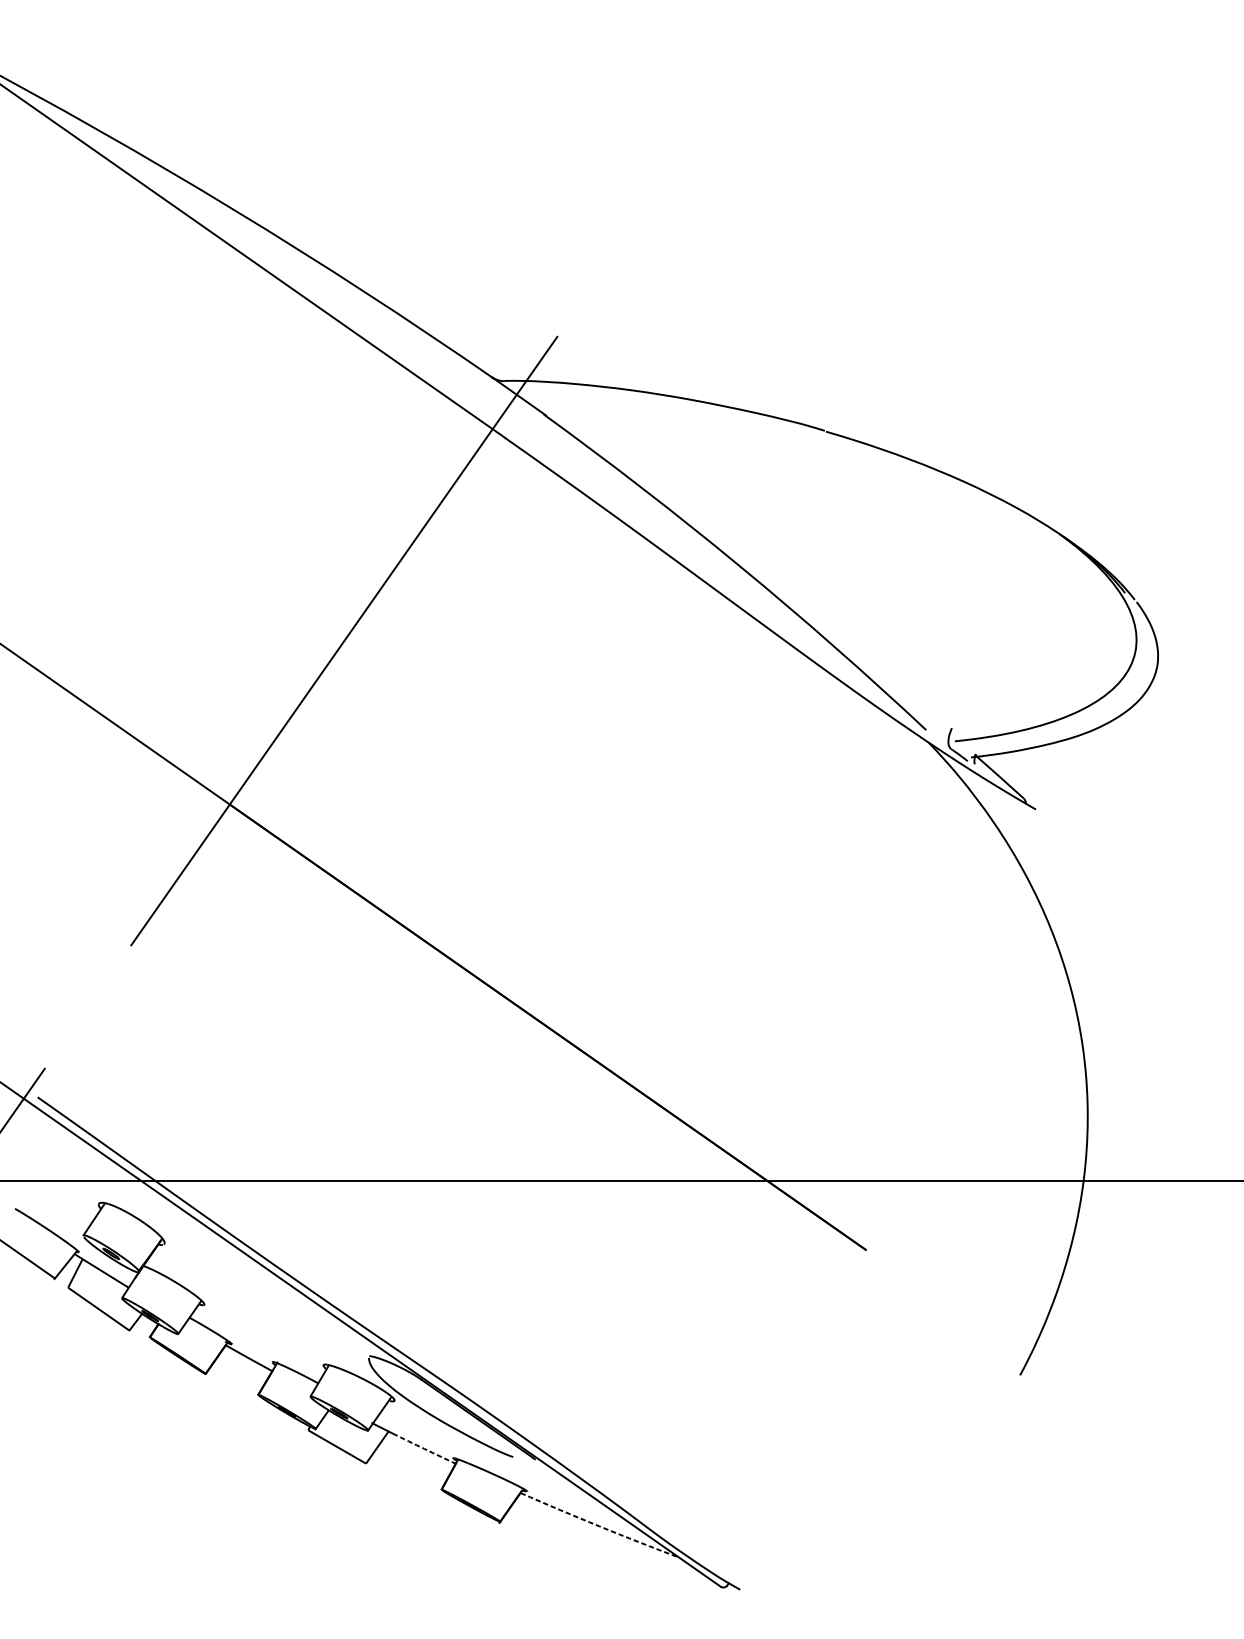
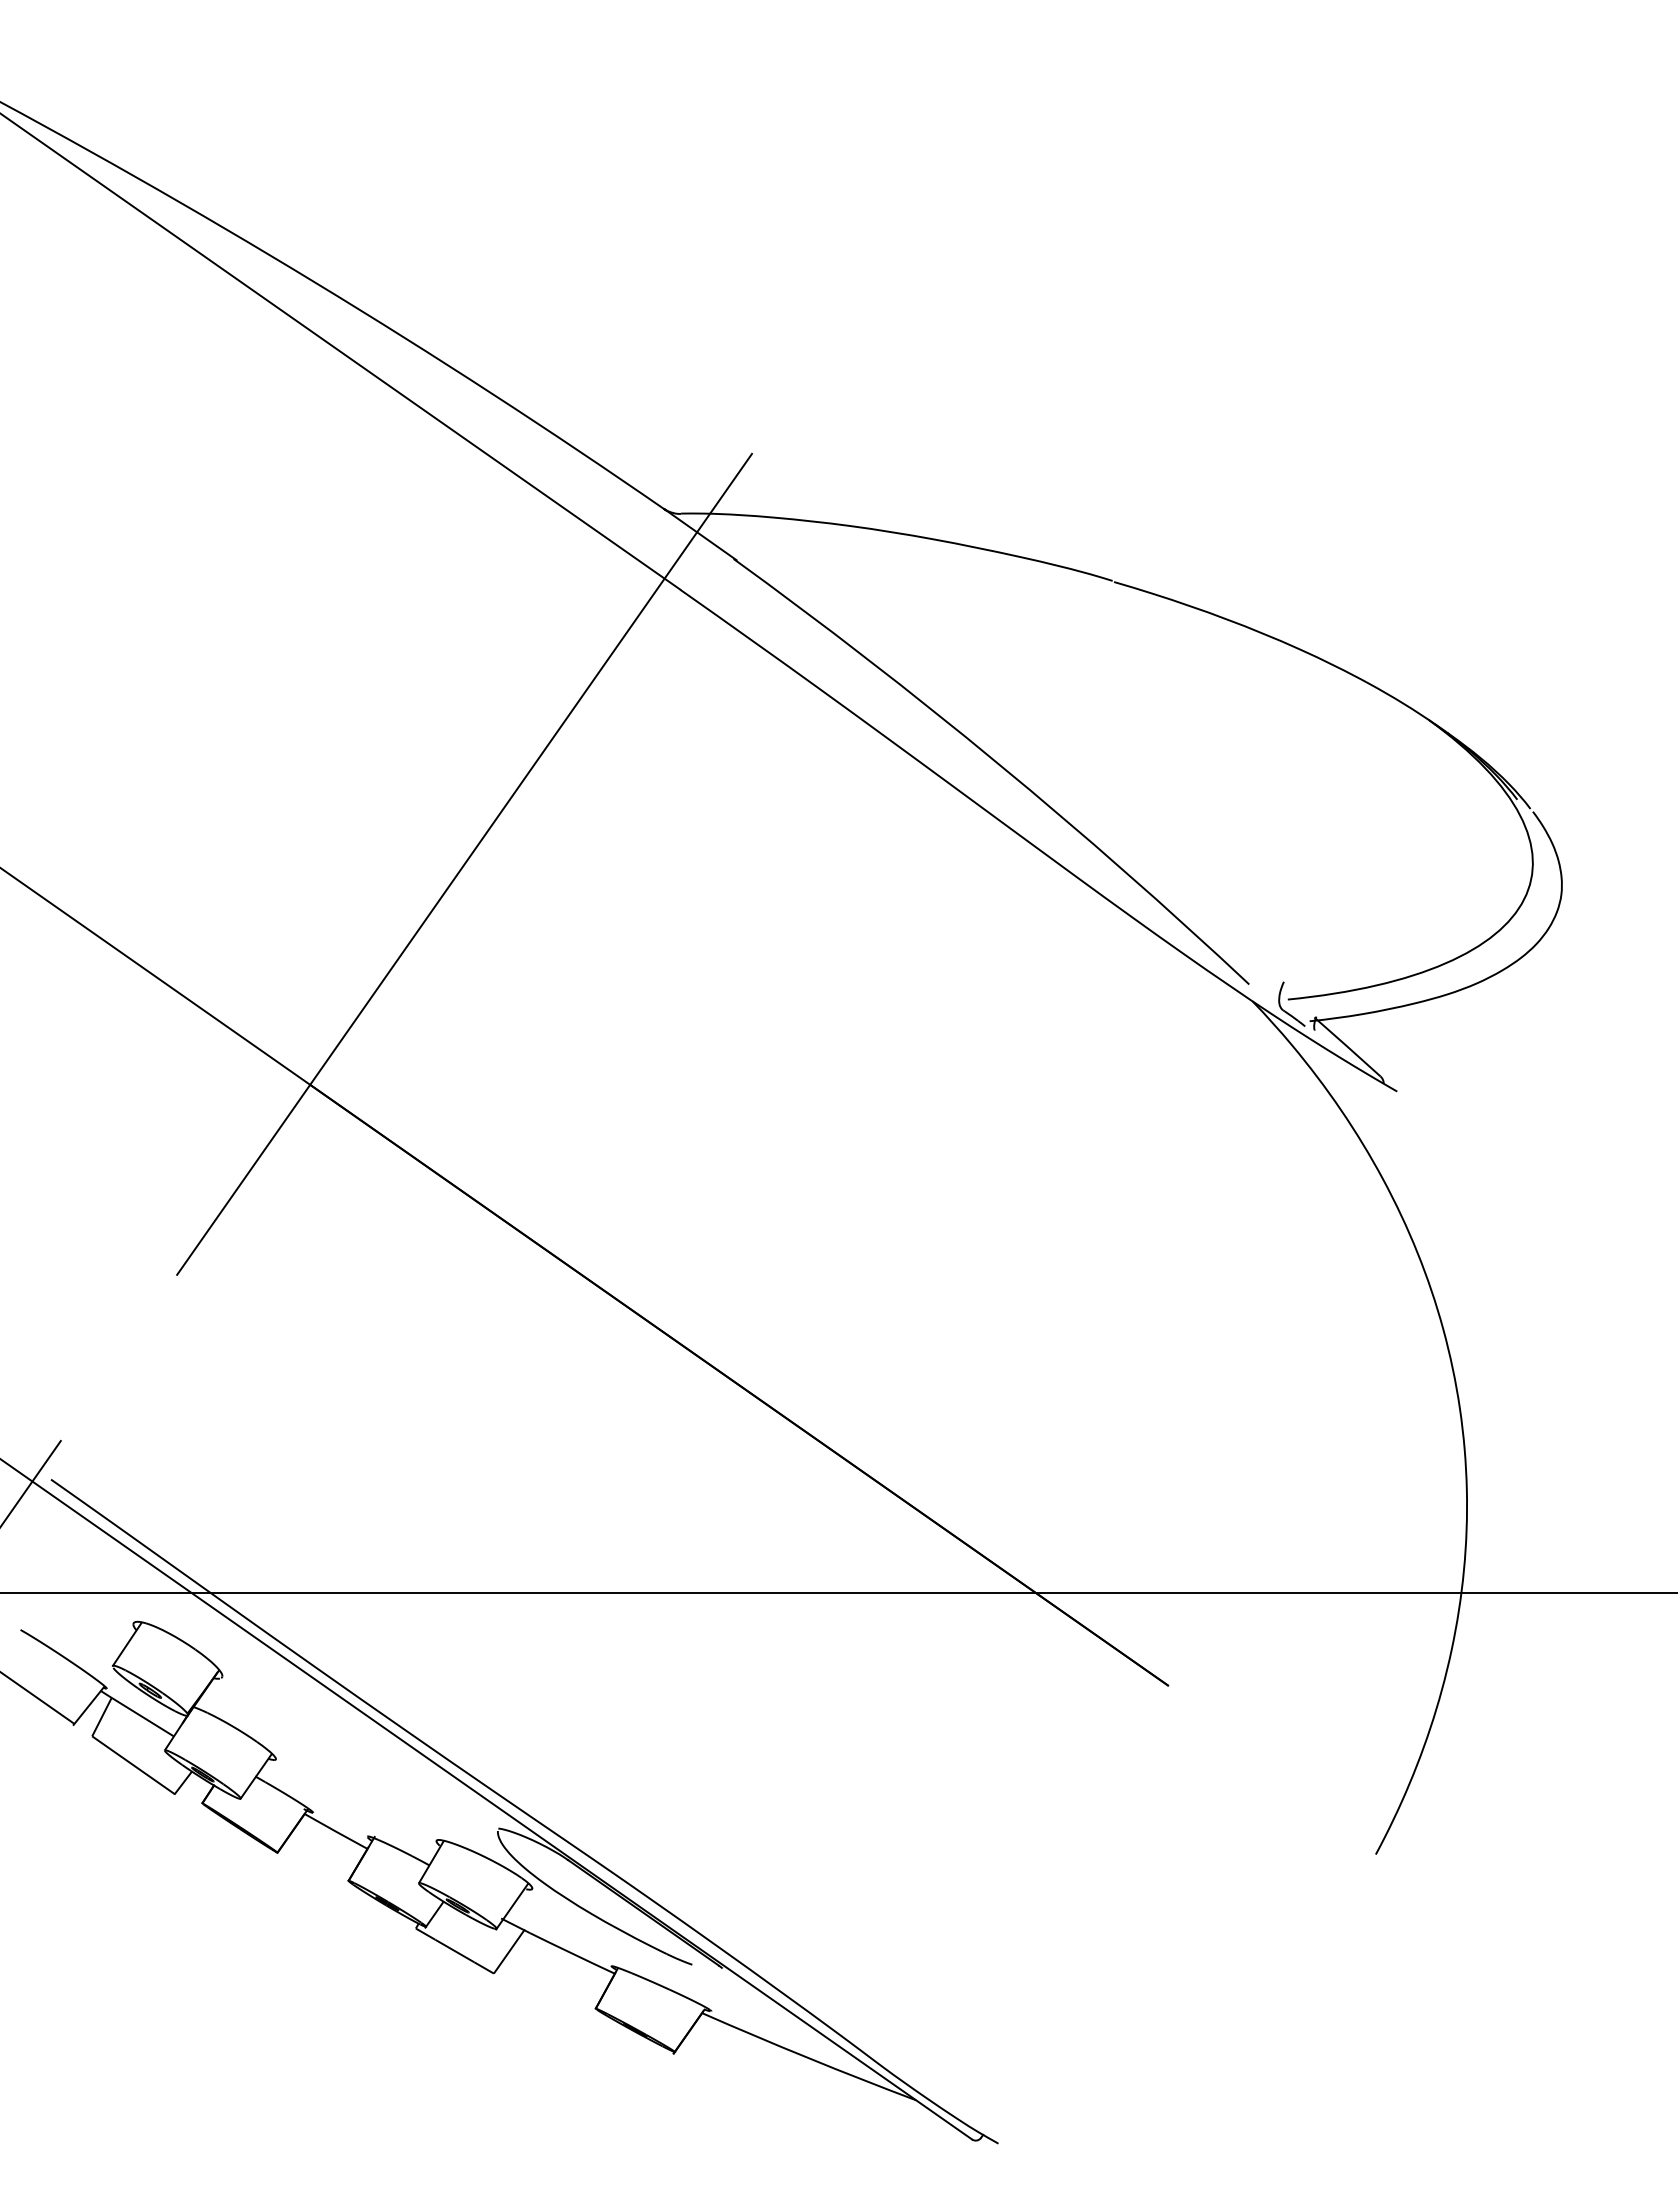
arc: (424, 1448) -> (572, 1953), dashed -> solid
arc: (599, 1526) -> (808, 2058), dashed -> solid

